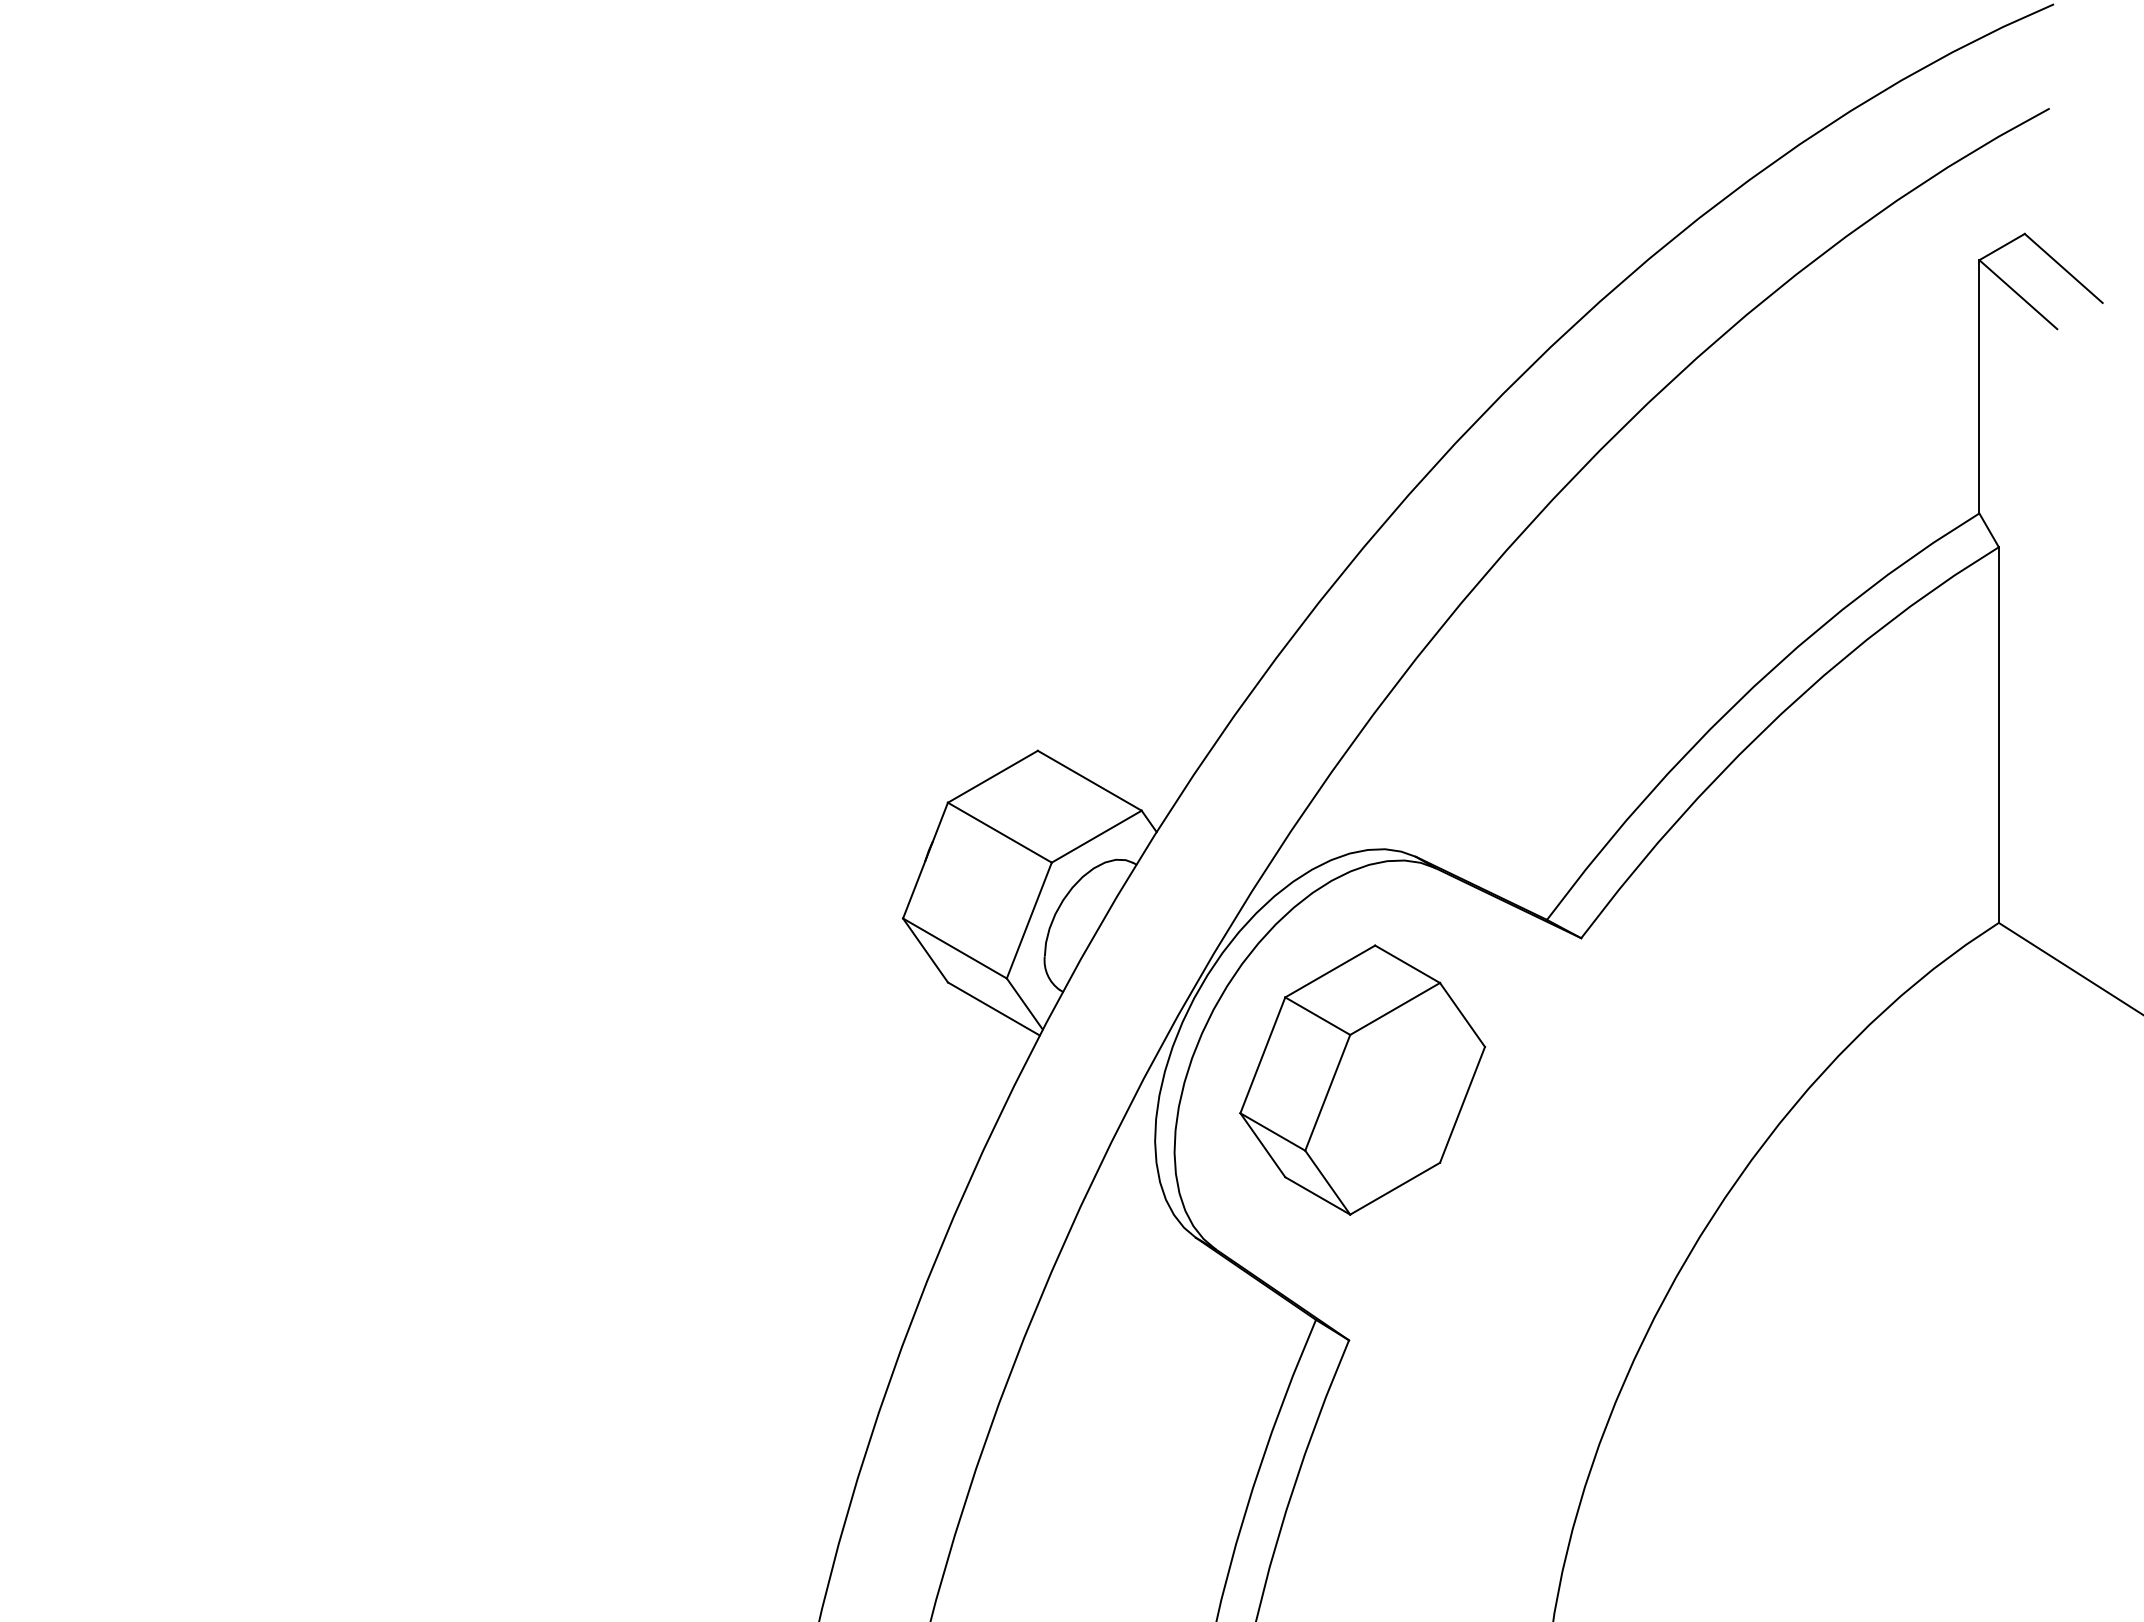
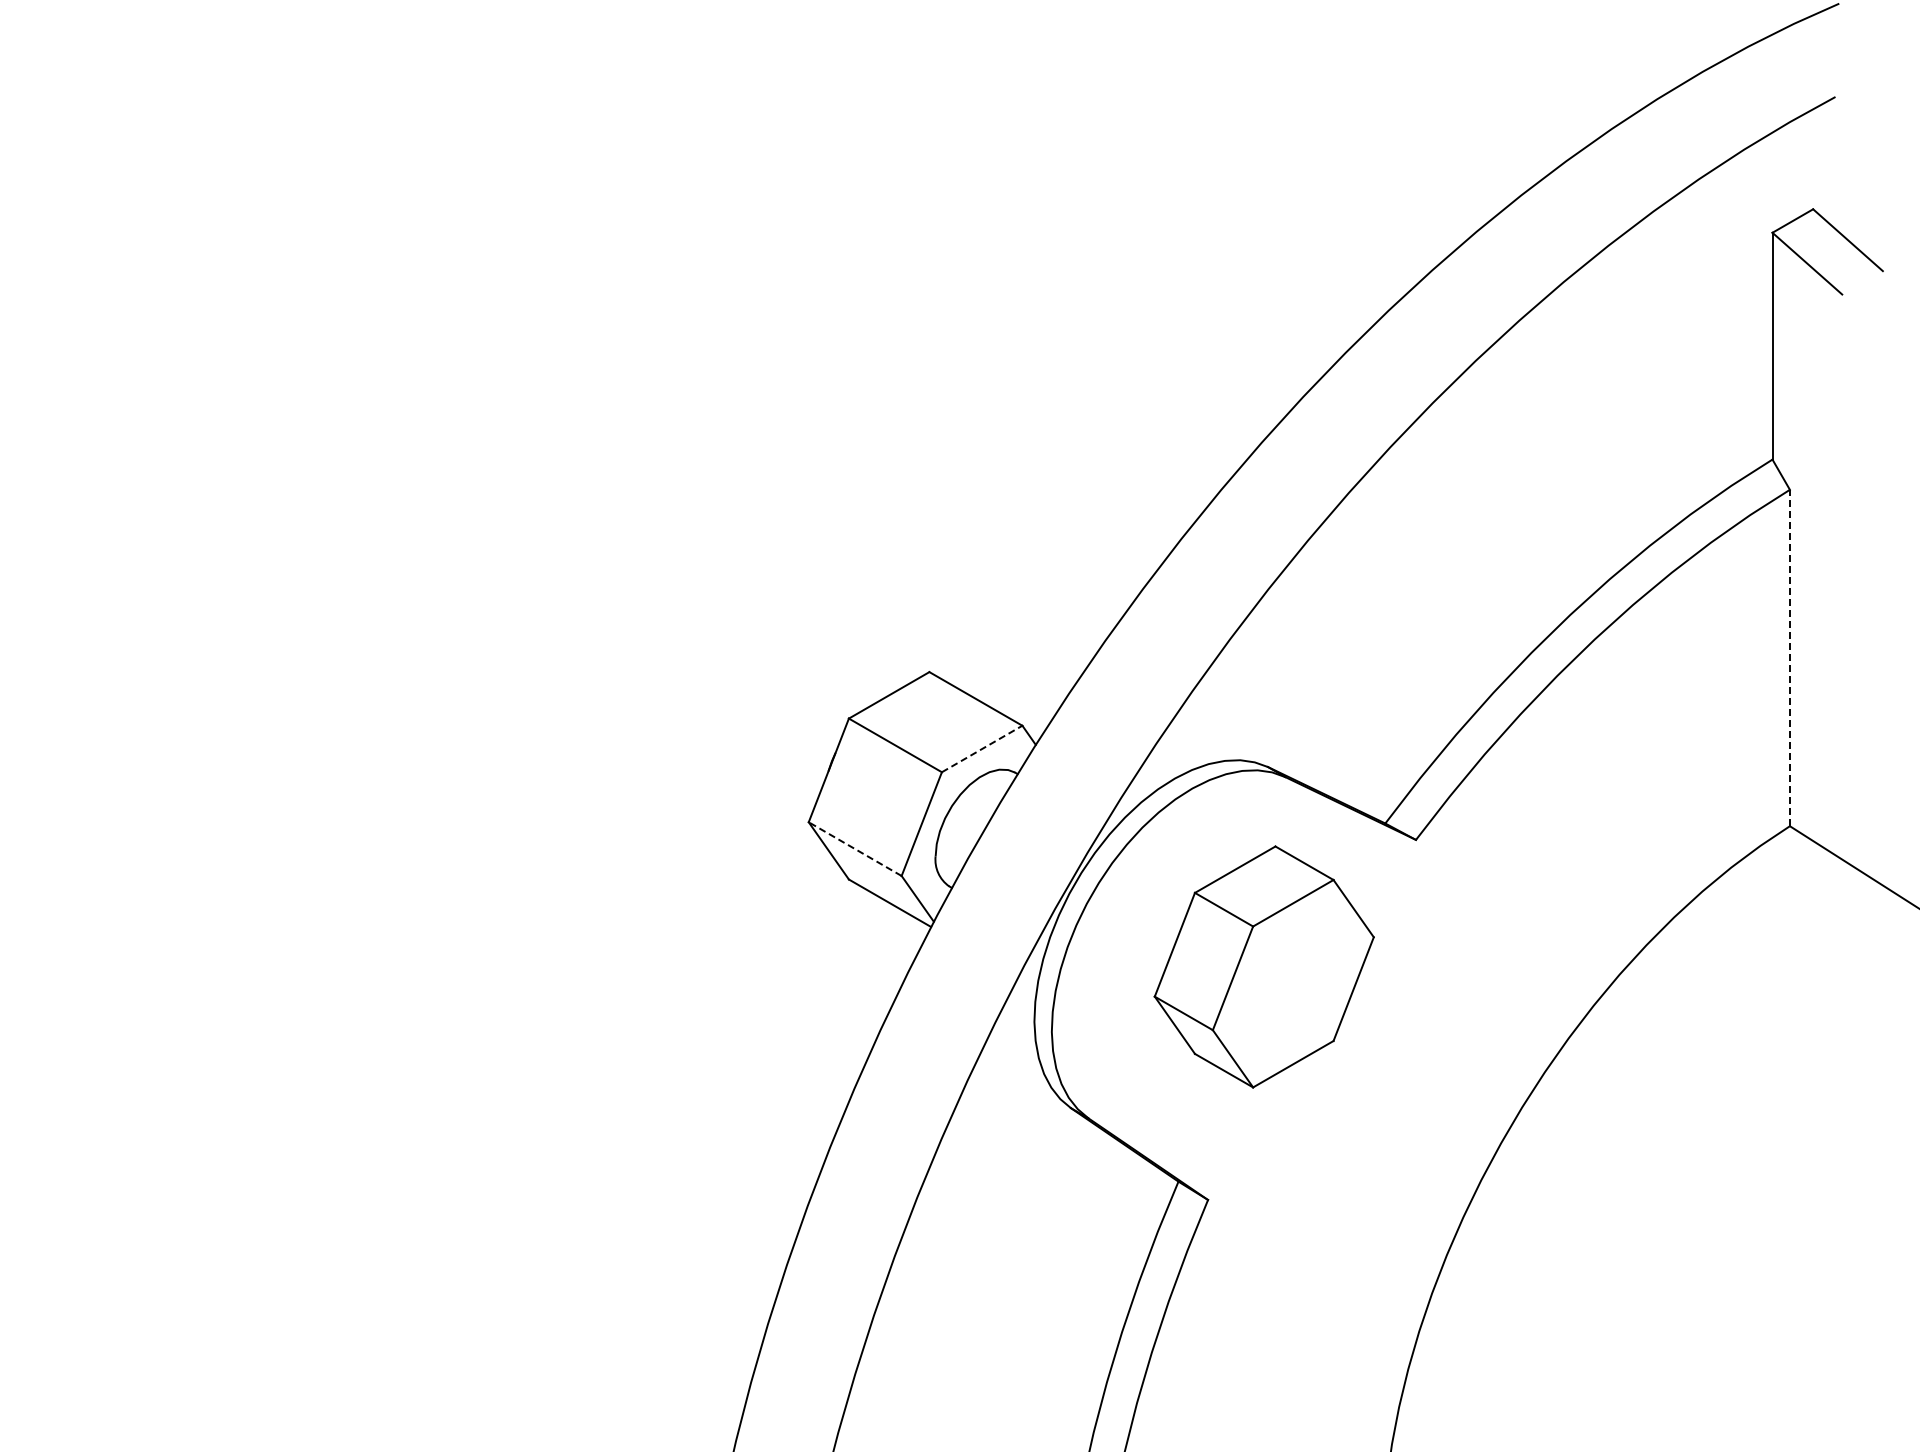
line: (1998, 734) -> (1789, 657), solid -> dashed
line: (1097, 836) -> (982, 748), solid -> dashed
line: (955, 948) -> (855, 849), solid -> dashed
part: (1361, 1079) -> (1263, 966), moved

